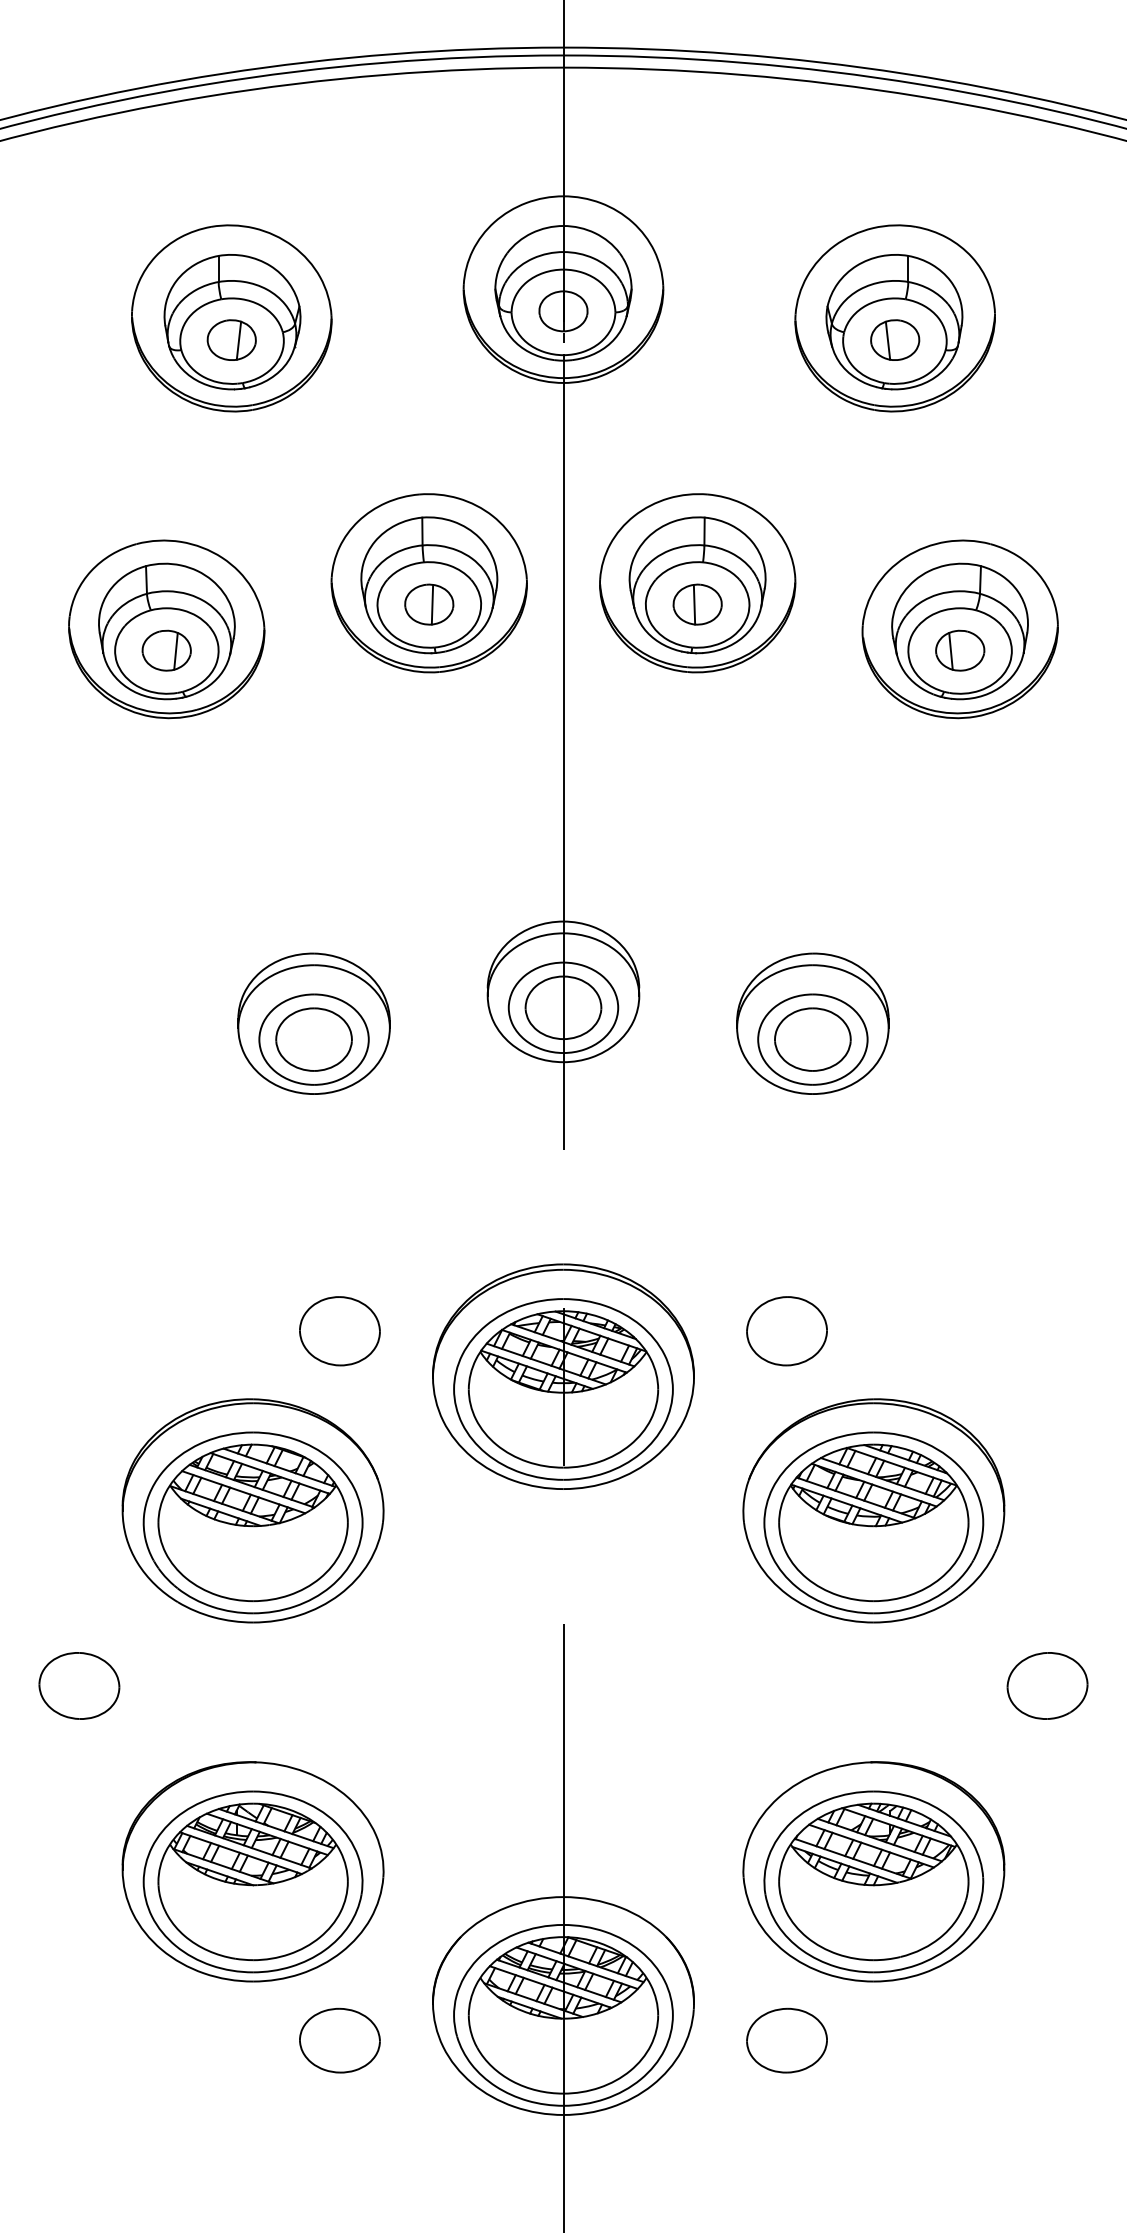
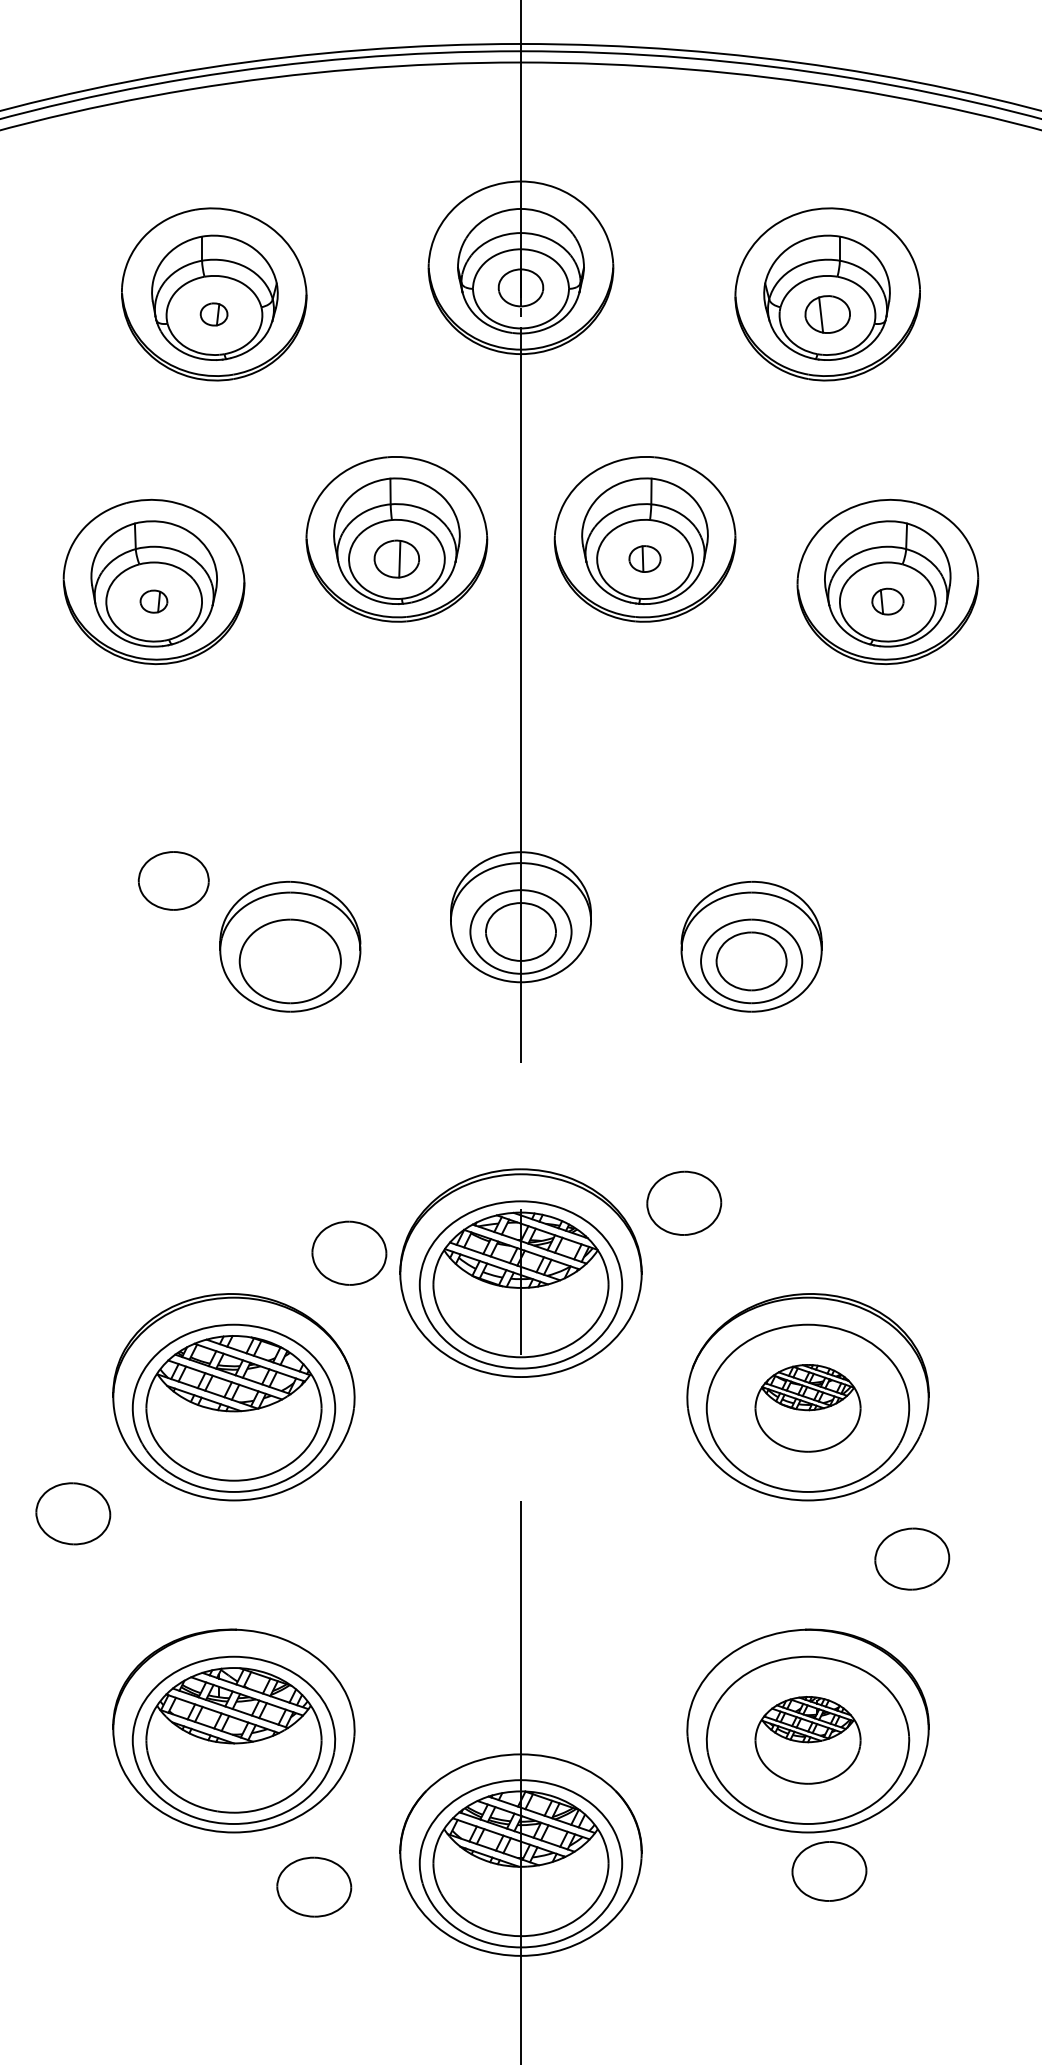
part: (231, 339) -> (213, 313), size x0.6
part: (697, 604) -> (644, 559), size x0.7
part: (166, 650) -> (153, 601), size x0.6
part: (960, 650) -> (888, 601), size x0.7
part: (313, 1039) -> (173, 880), moved
part: (339, 1331) -> (348, 1253), moved
part: (786, 1331) -> (683, 1203), moved
part: (873, 1522) -> (807, 1407), size x0.6
part: (79, 1685) -> (73, 1513), moved
part: (1047, 1685) -> (912, 1558), moved
part: (873, 1881) -> (807, 1739), size x0.6
part: (786, 2040) -> (828, 1871), moved

